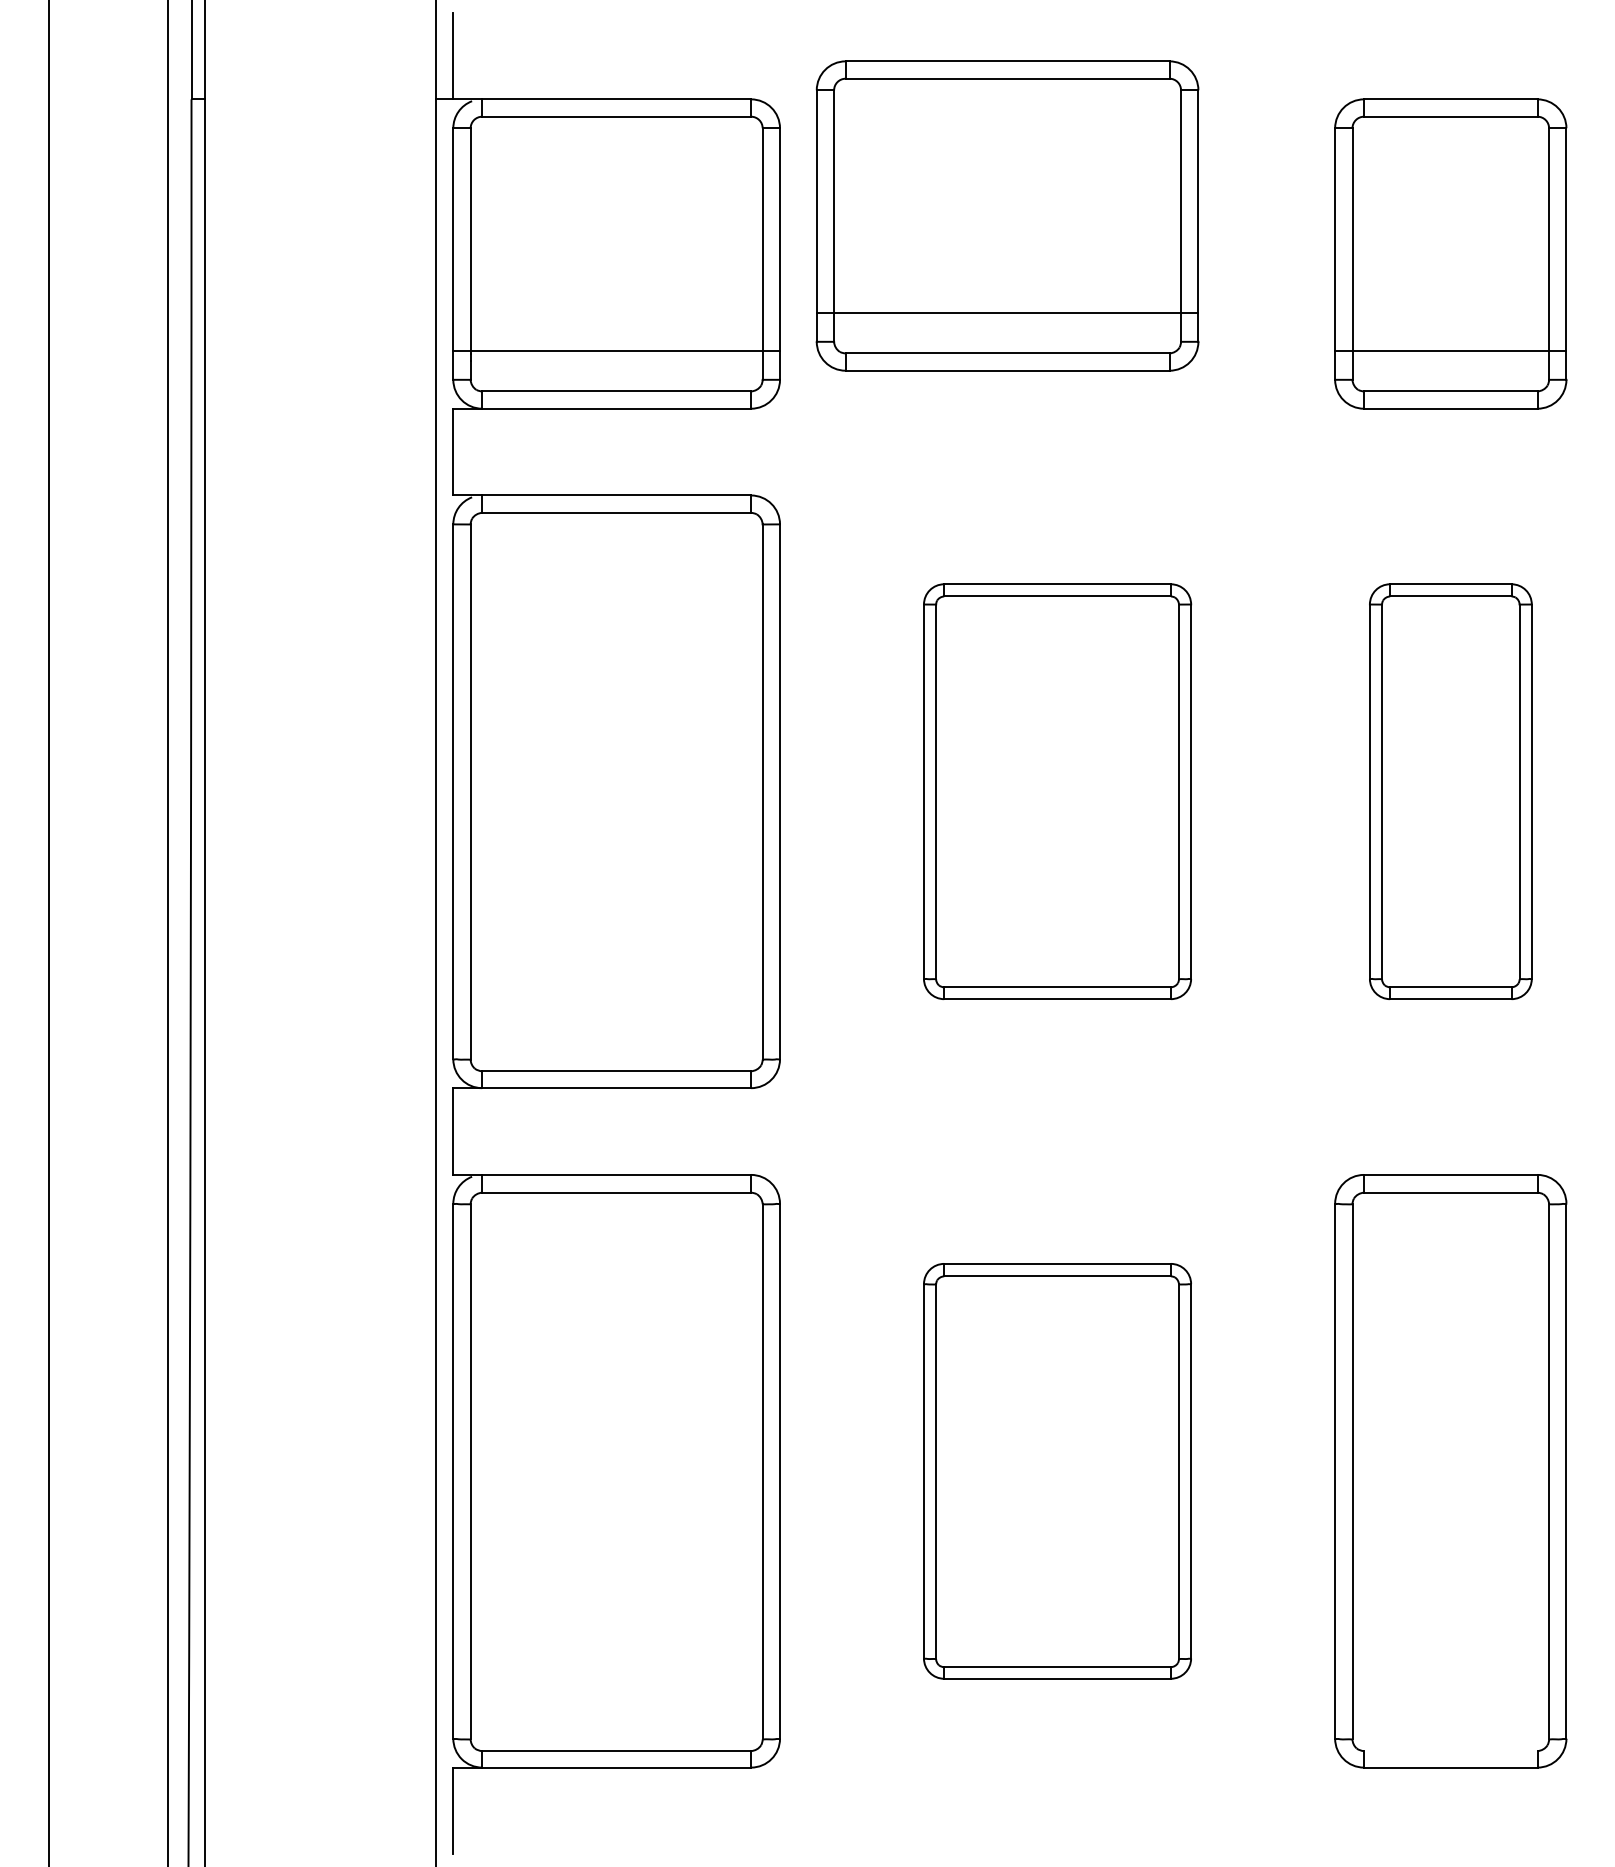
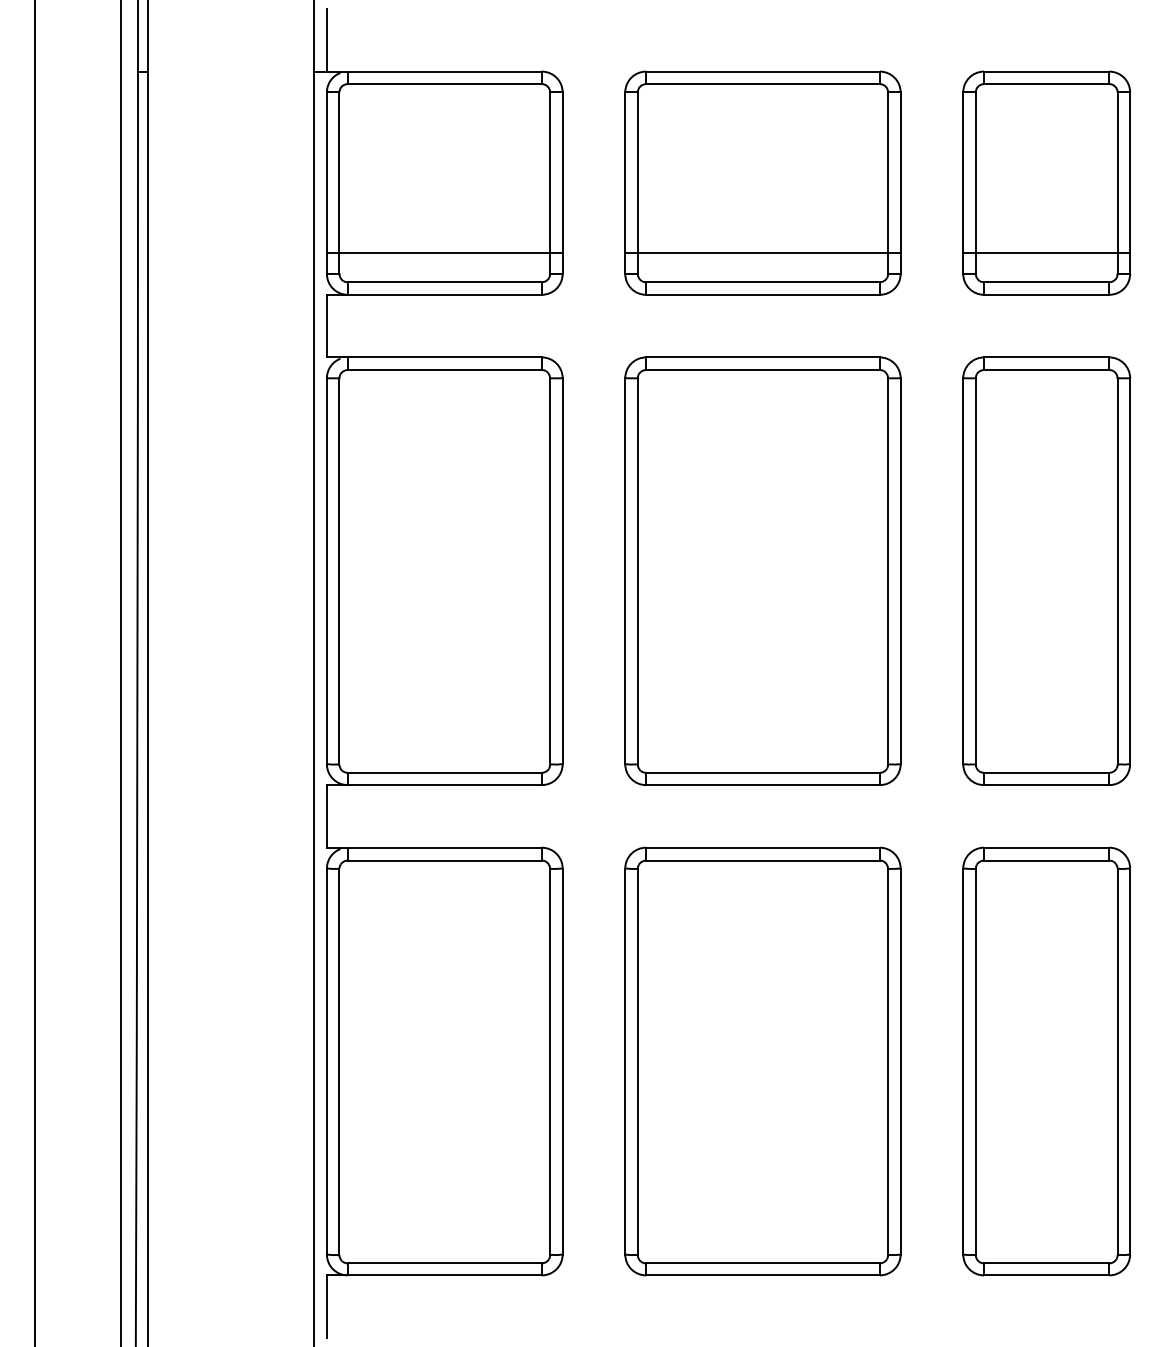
part: (1007, 215) -> (762, 182), moved
part: (1057, 791) -> (762, 571), size x1.43
part: (1450, 791) -> (1046, 571), size x1.43
part: (1057, 1471) -> (762, 1061), size x1.43
line: (1450, 1751) -> (1046, 1263), added

